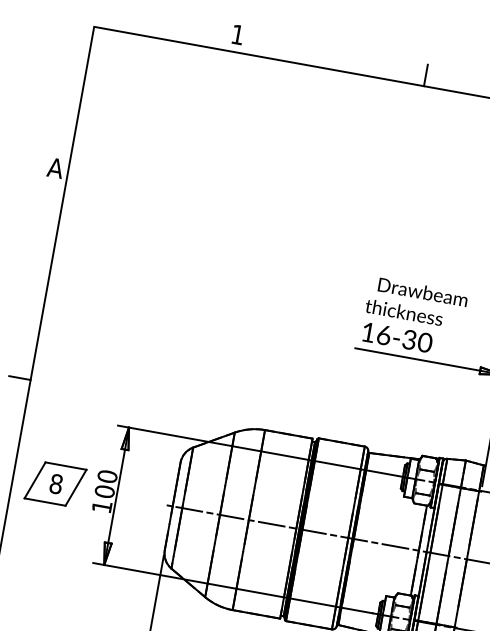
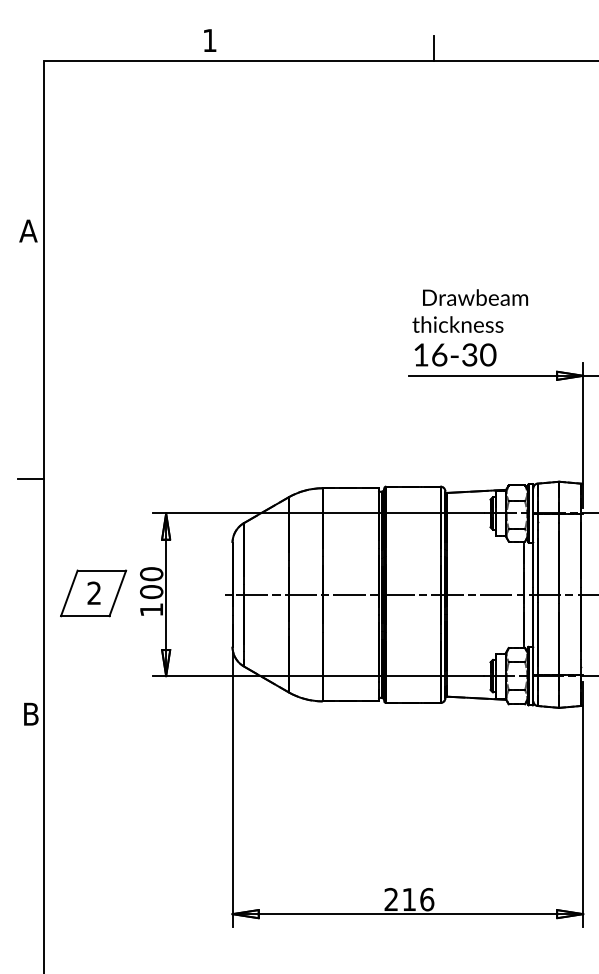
text: (56, 484) -> (94, 593), 8 -> 2

